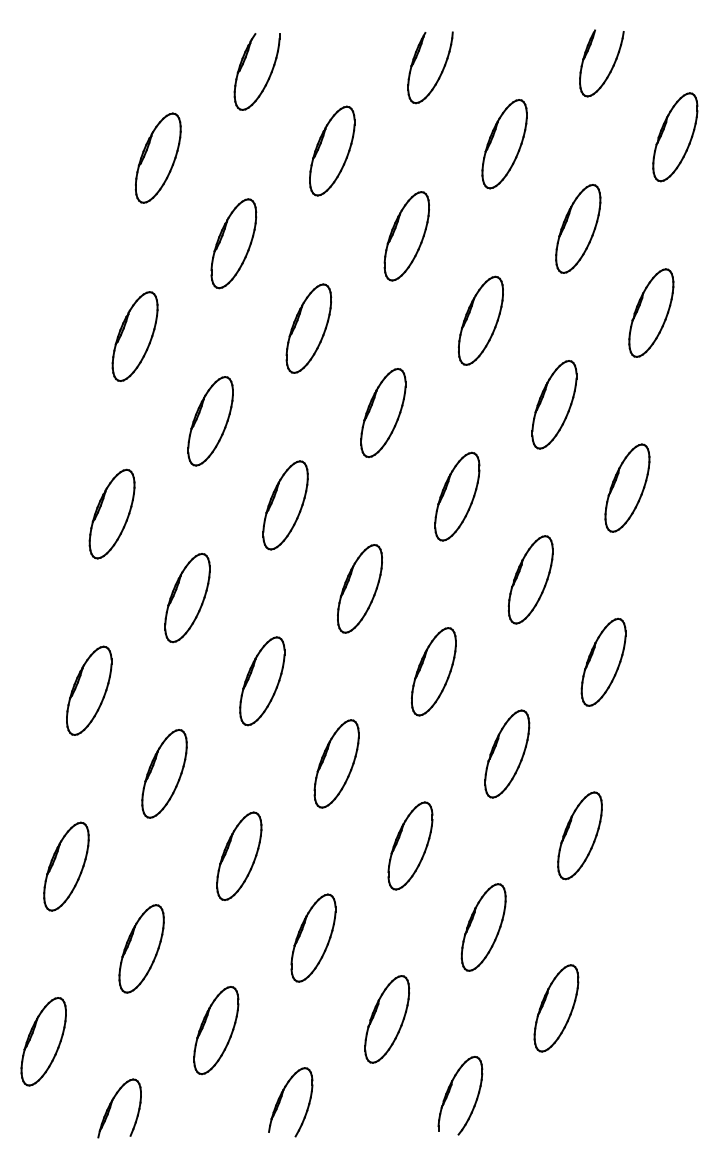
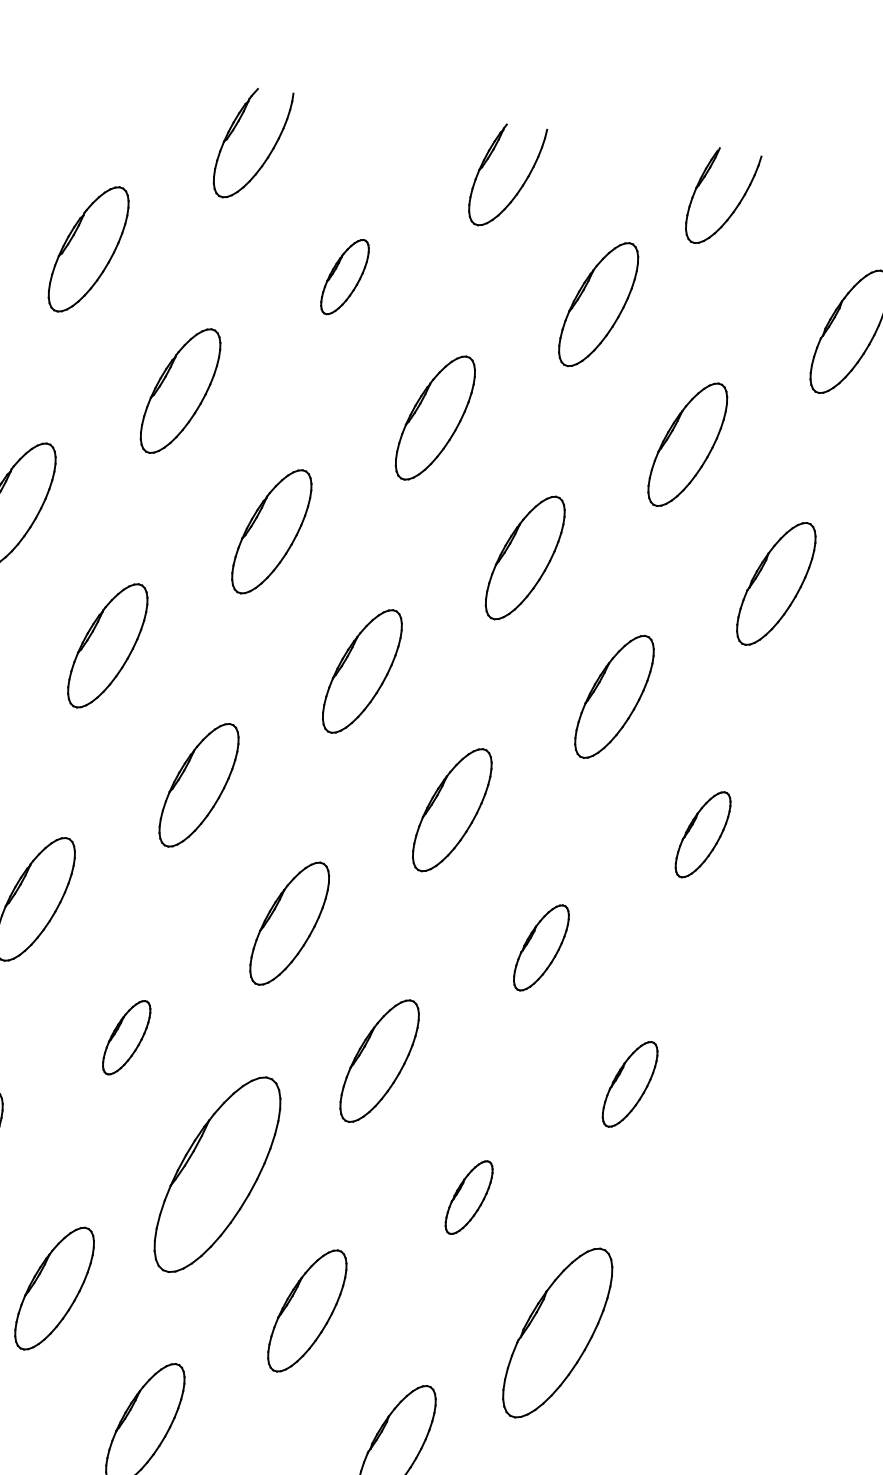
part: (611, 67) -> (735, 205), moved
part: (332, 150) -> (345, 276), size x0.6
part: (627, 487) -> (703, 833), size x0.7
part: (530, 579) -> (541, 947), size x0.7
part: (603, 661) -> (630, 1083), size x0.7
part: (262, 681) -> (126, 1037), size x0.6
part: (507, 753) -> (469, 1196), size x0.6
part: (336, 763) -> (217, 1174), size x1.6
part: (579, 835) -> (556, 1332), size x1.4

